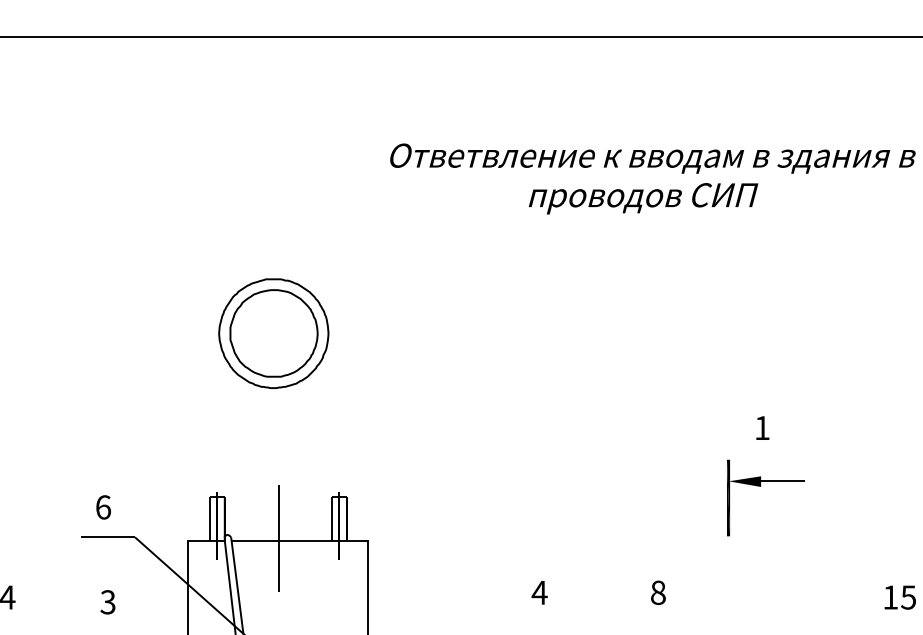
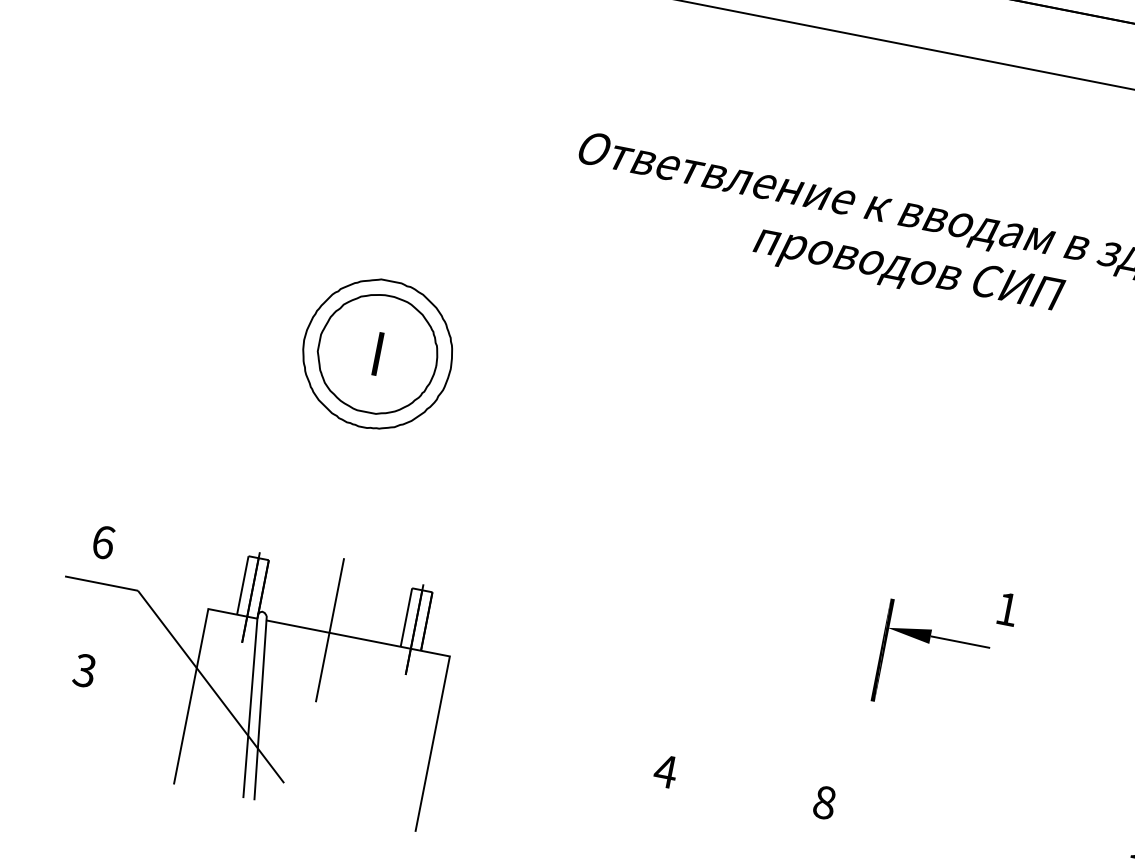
fill: (274, 333) -> (378, 354), added
part: (760, 486) -> (928, 643), moved

